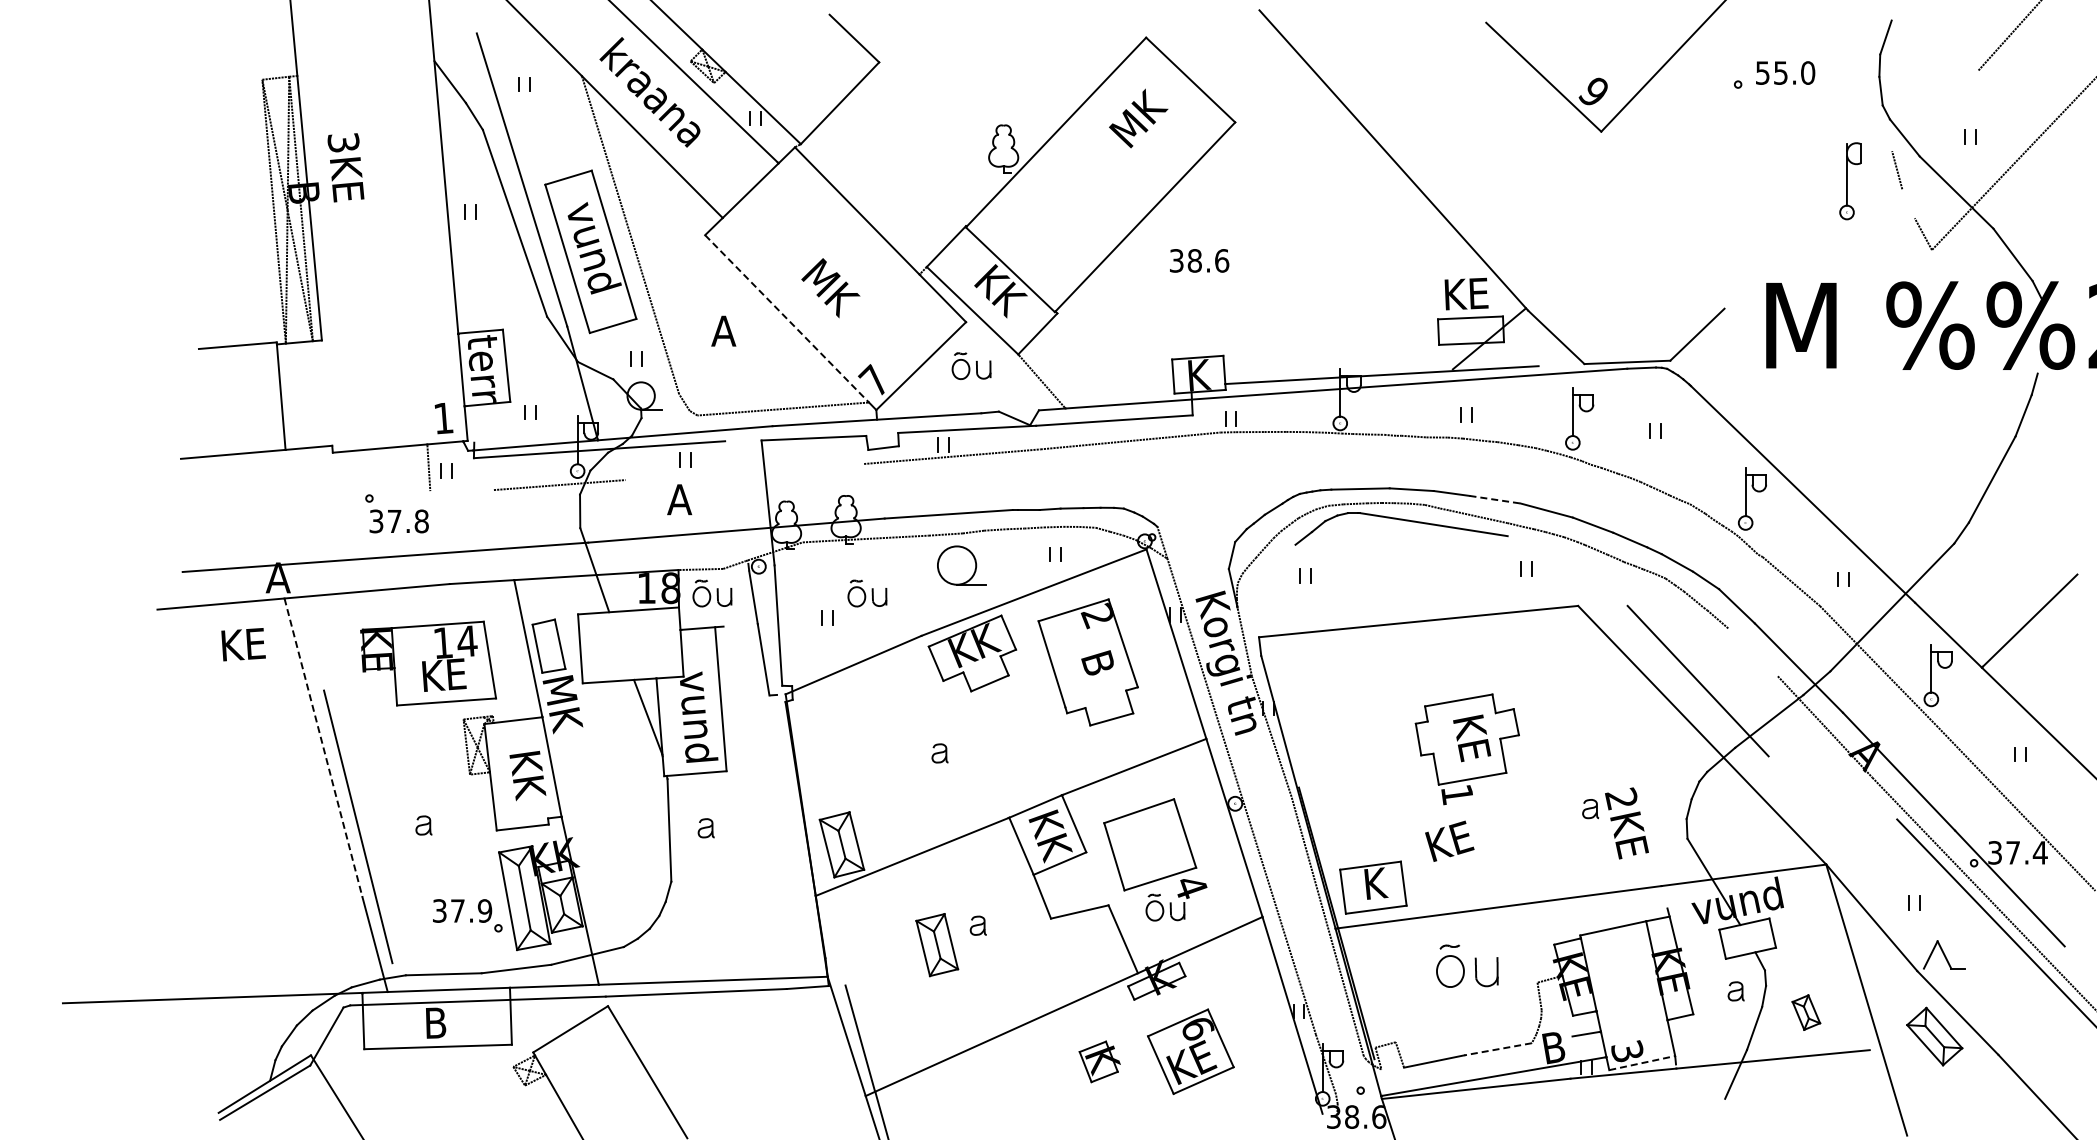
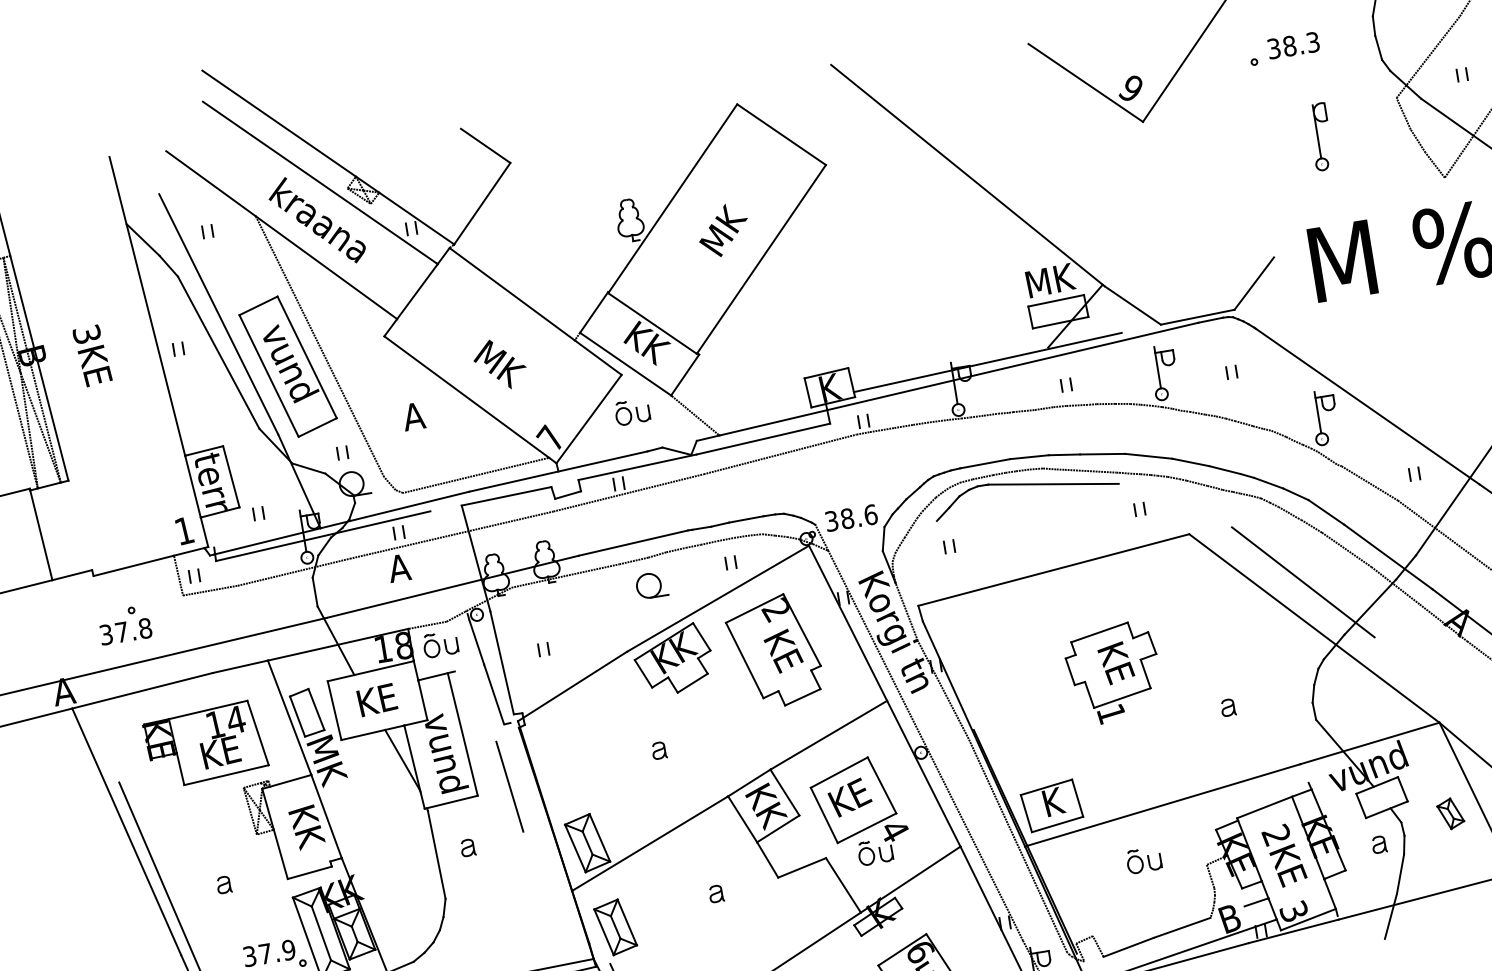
text: (1785, 72) -> (1293, 45), 55.0 -> 38.3
line: (1935, 110) -> (1428, 56), added
text: (1138, 118) -> (723, 230), moved
text: (345, 167) -> (92, 355), moved
part: (1850, 181) -> (1320, 137), moved
line: (1908, 203) -> (1418, 140), added
text: (1199, 260) -> (851, 517), moved
text: (1467, 293) -> (1050, 280), KE -> MK
line: (787, 319) -> (467, 397), dashed -> solid
line: (744, 472) -> (451, 535), added
line: (461, 490) -> (209, 590), added
line: (1495, 499) -> (1103, 453), dashed -> solid
text: (398, 521) -> (125, 631), moved
part: (961, 564) -> (651, 584), size x0.71
part: (867, 593) -> (574, 622), removed
text: (243, 644) -> (377, 699), moved
line: (1752, 652) -> (1346, 550), added
text: (1098, 663) -> (783, 650), B -> KE
line: (323, 748) -> (126, 832), dashed -> solid
line: (764, 766) -> (509, 786), added
text: (1626, 823) -> (1284, 855), moved
text: (1449, 840) -> (849, 796), moved
part: (937, 945) -> (615, 927), moved
part: (1467, 965) -> (1144, 859), size x0.62
part: (1806, 1012) -> (1450, 813), moved
line: (1497, 1049) -> (1181, 928), dashed -> solid
line: (1642, 1063) -> (1308, 919), dashed -> solid

